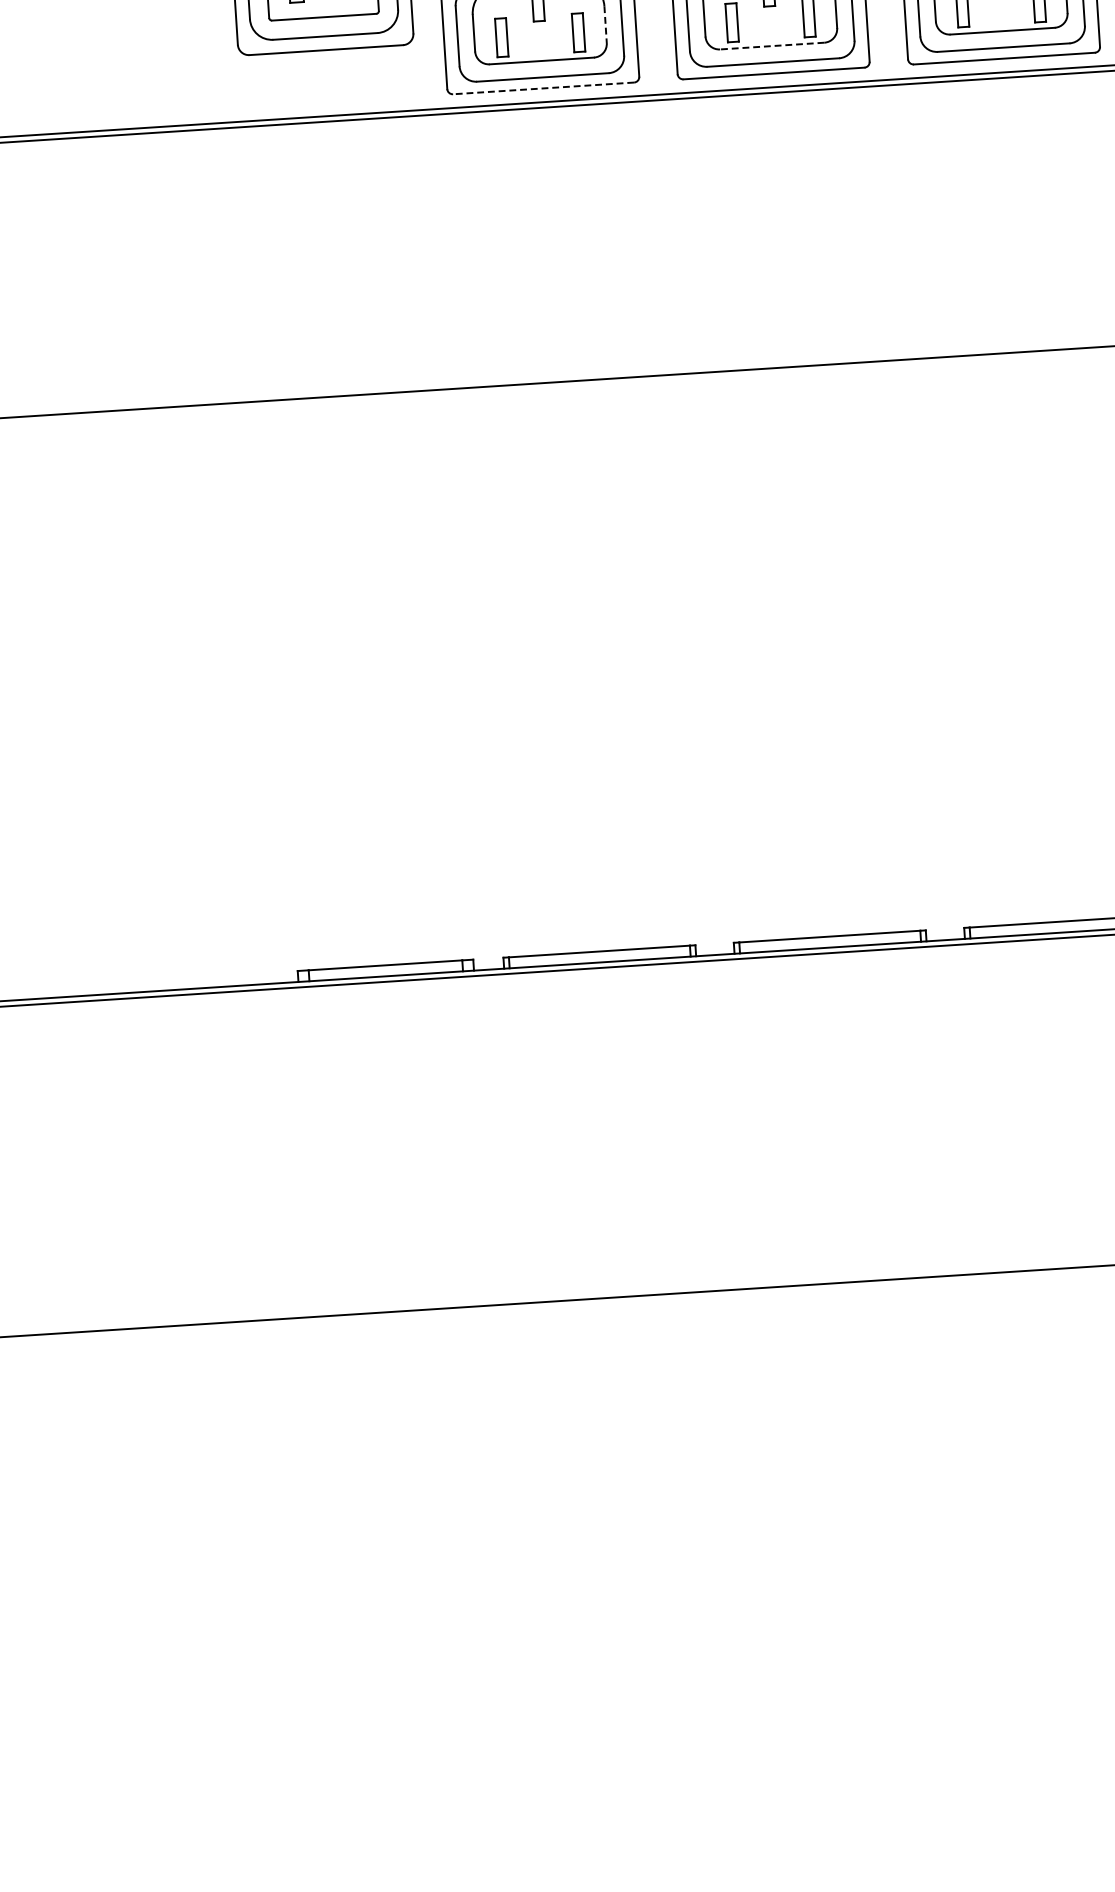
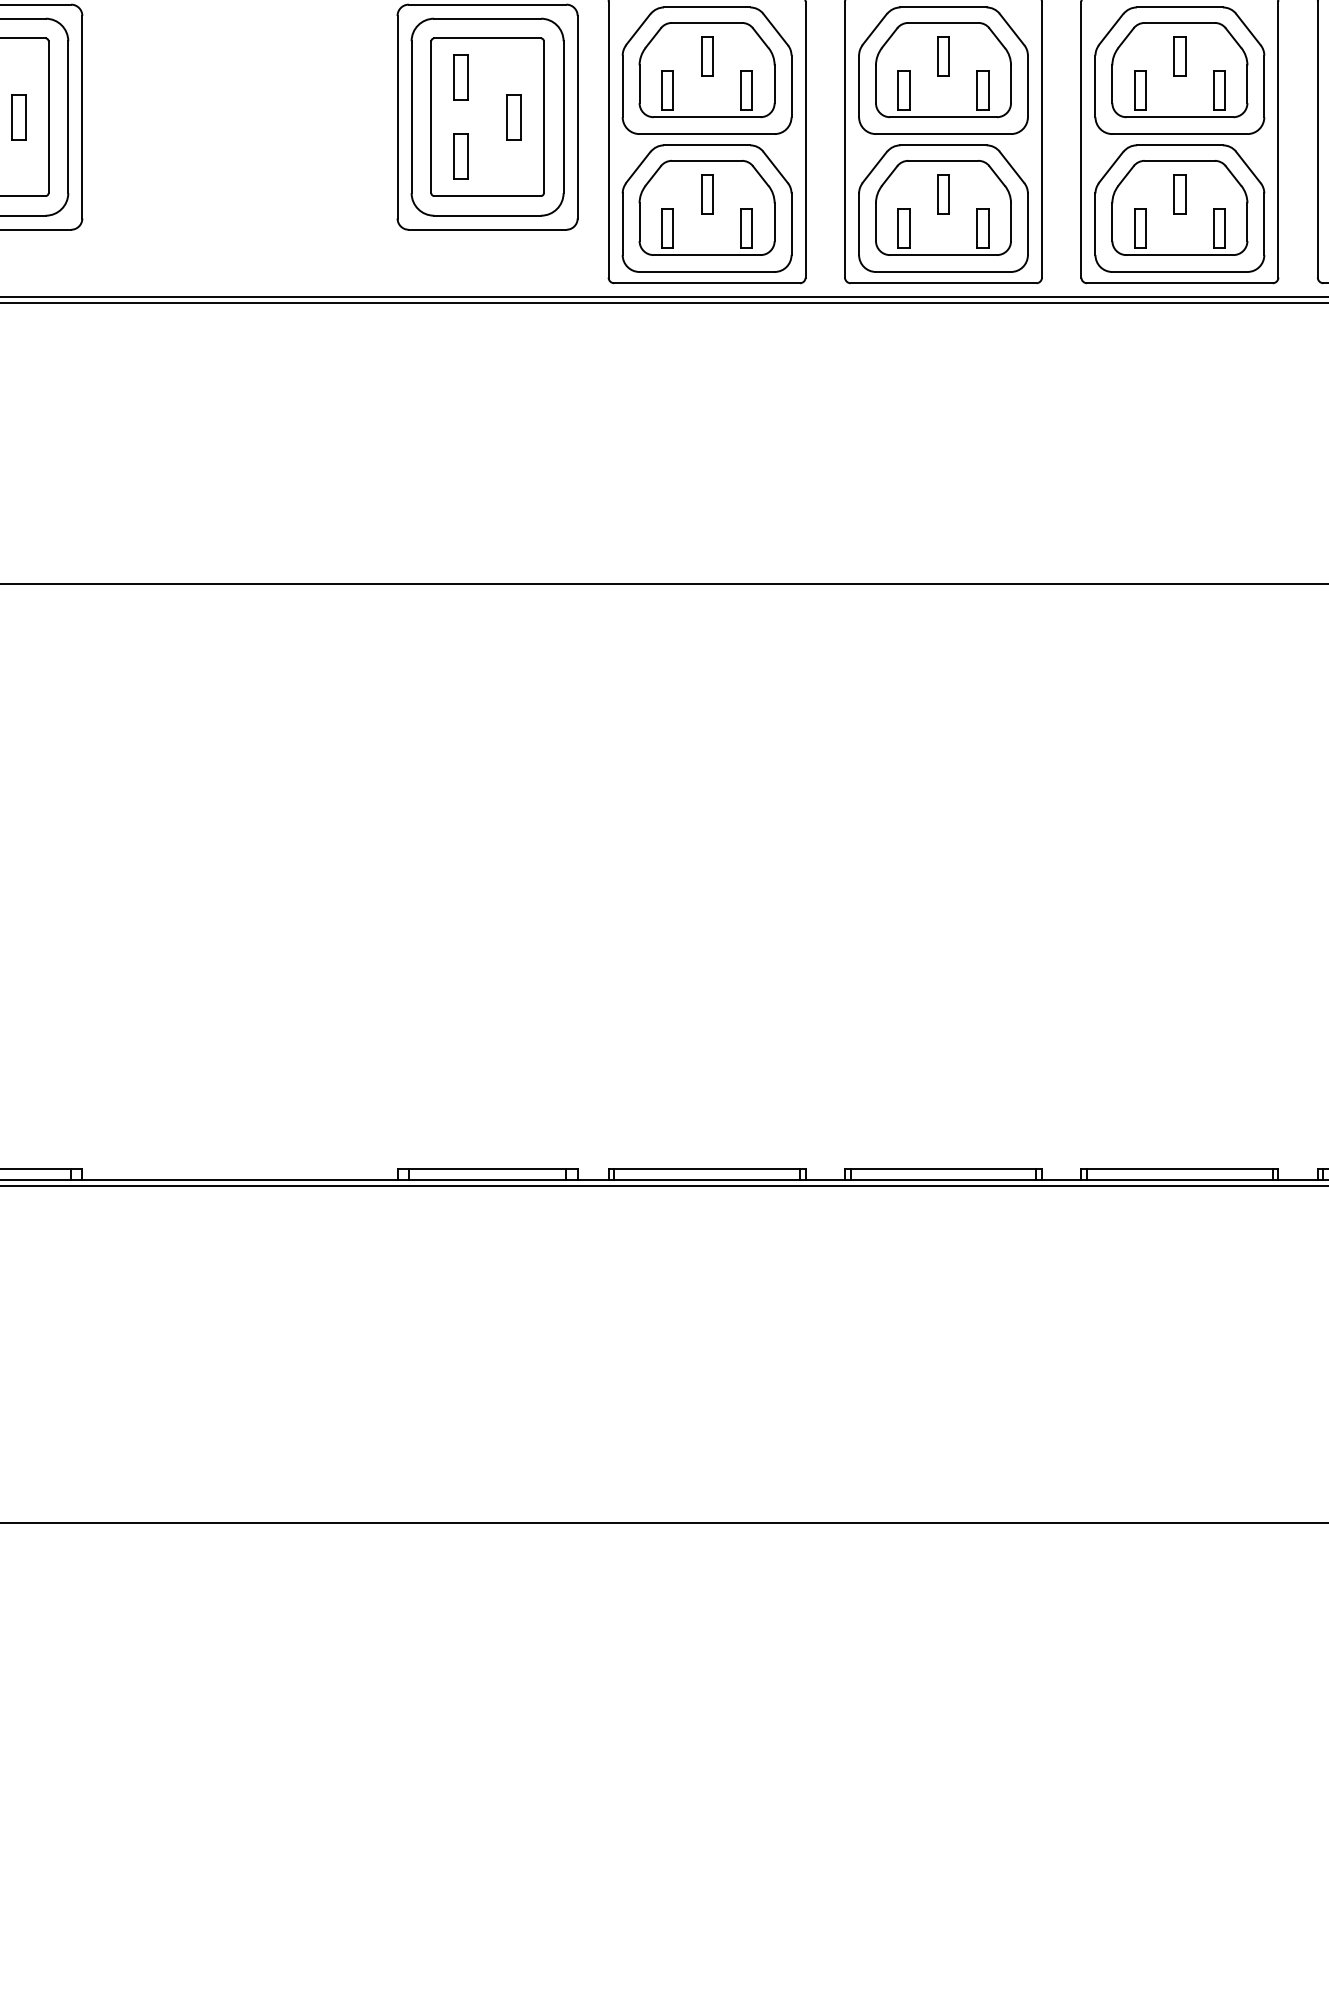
line: (605, 24) -> (774, 222), dashed -> solid
line: (772, 46) -> (943, 255), dashed -> solid
line: (544, 88) -> (707, 283), dashed -> solid

